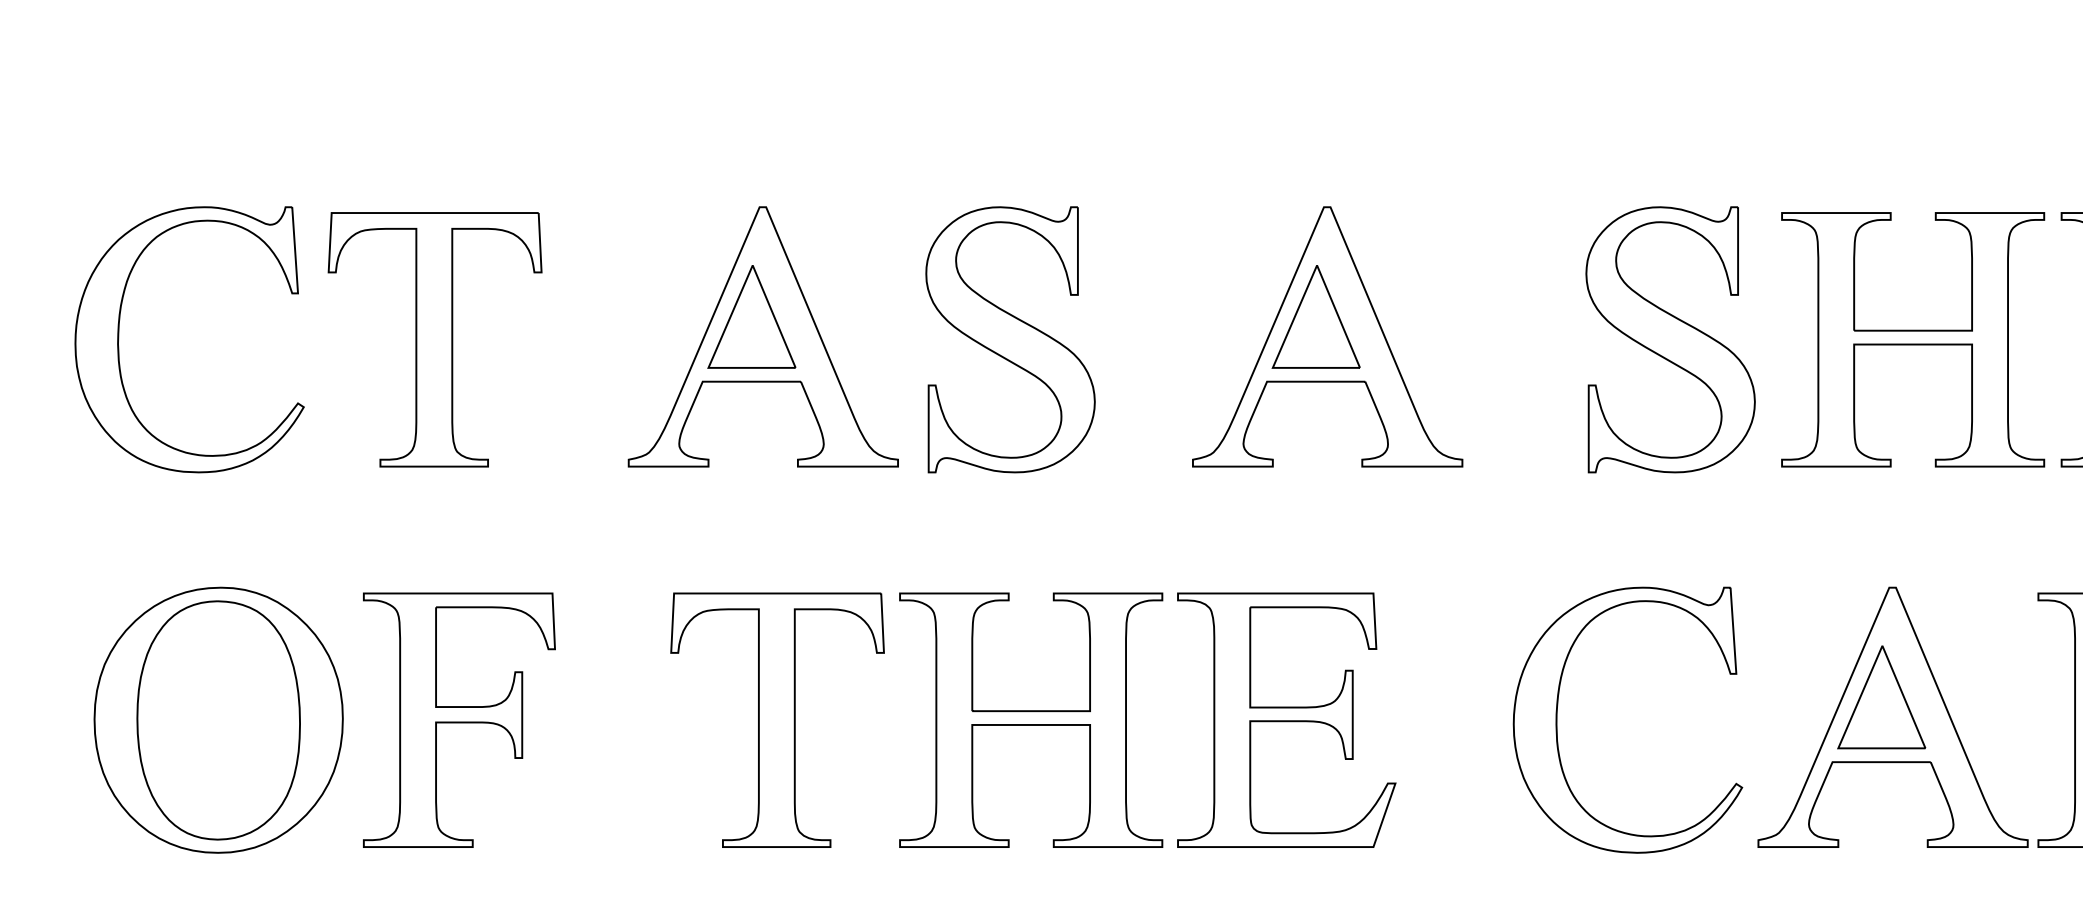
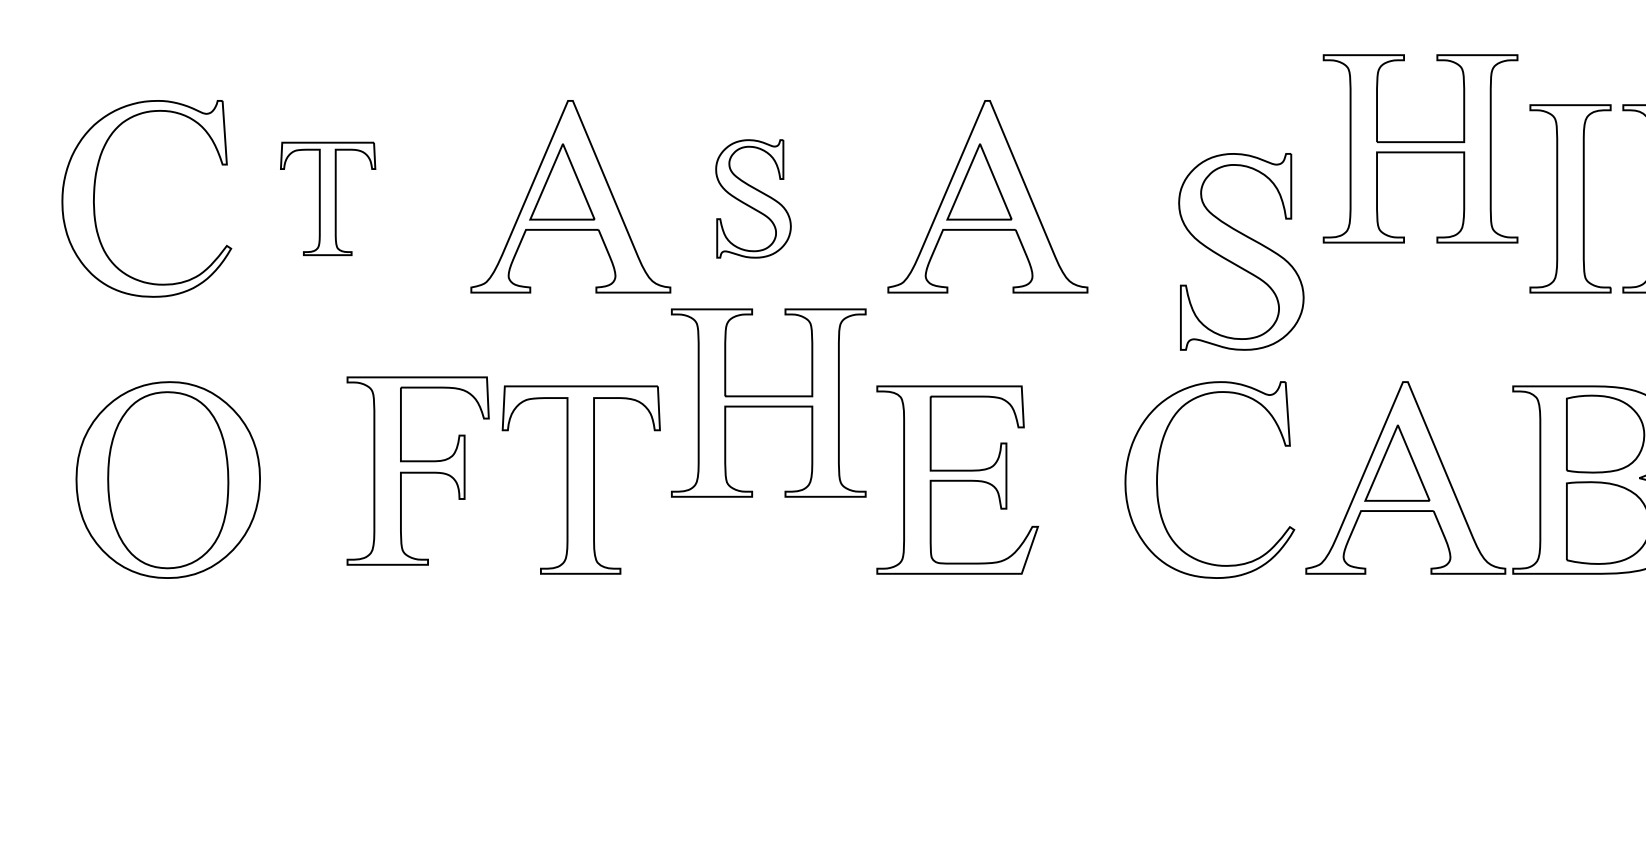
part: (434, 339) -> (327, 198), size x0.6
part: (1010, 339) -> (753, 198), size x0.6
part: (1670, 339) -> (1241, 251), moved
part: (1912, 339) -> (1420, 148), moved
part: (458, 719) -> (417, 470), moved
part: (1030, 719) -> (768, 402), moved

